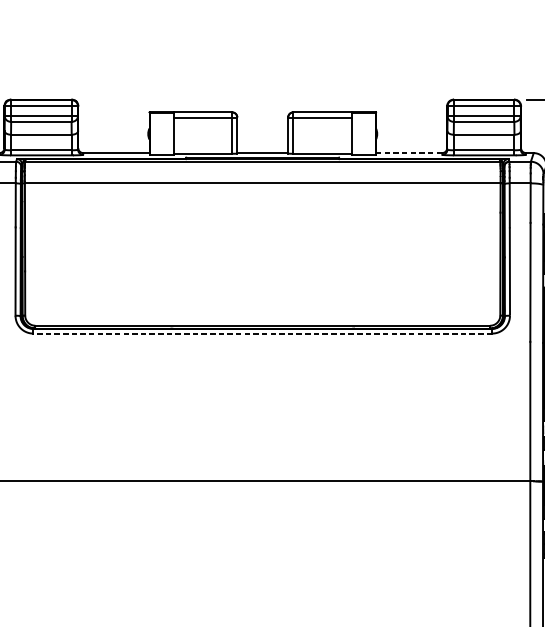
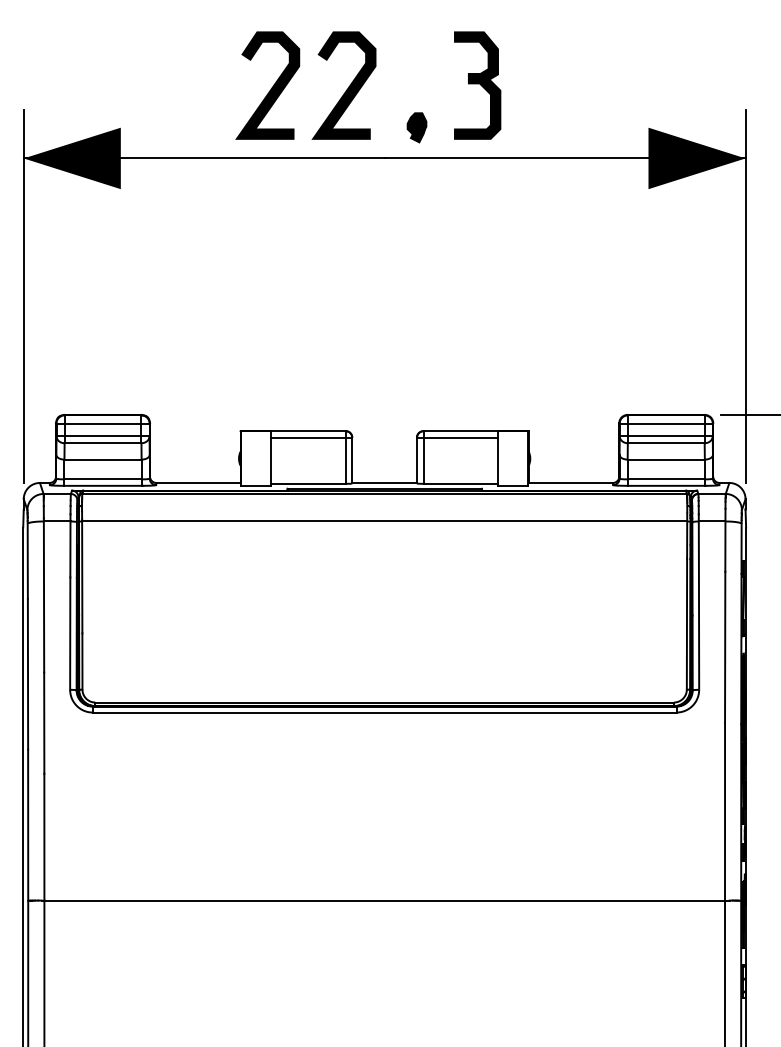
line: (409, 152) -> (571, 482), dashed -> solid
line: (262, 333) -> (384, 712), dashed -> solid

